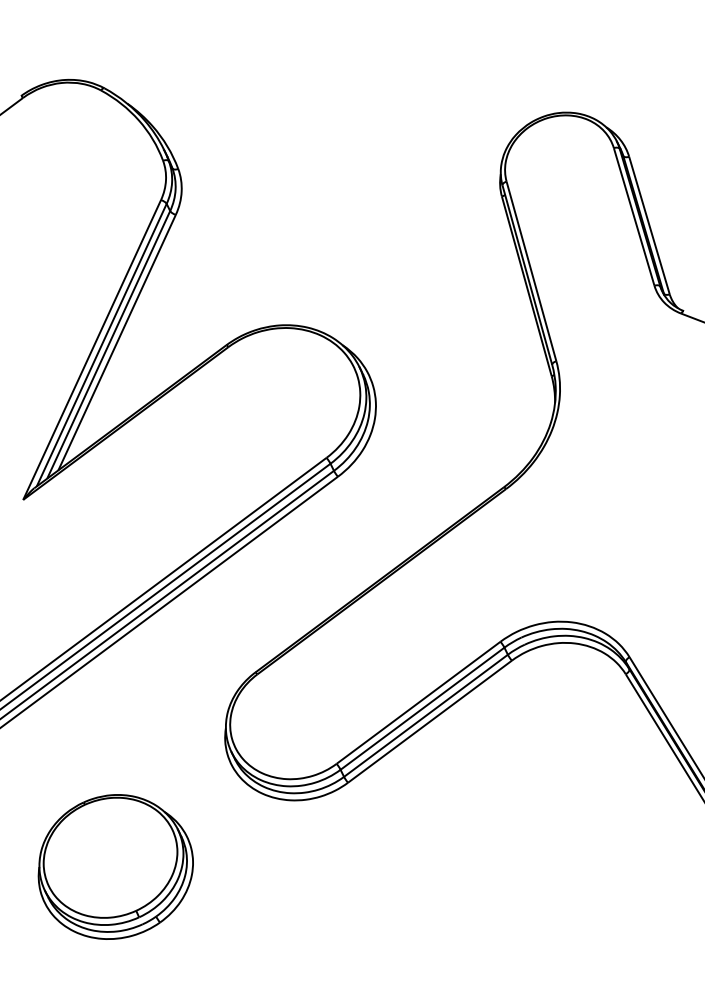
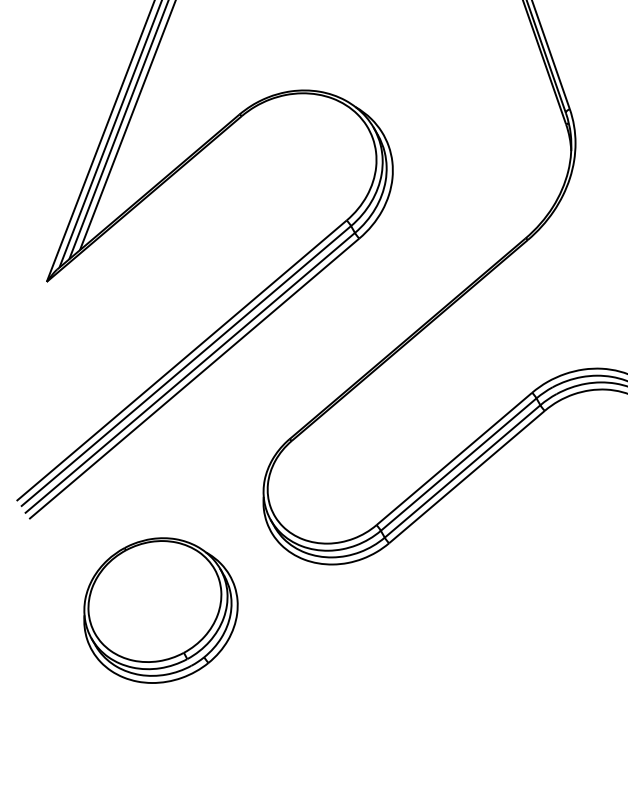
part: (115, 866) -> (160, 609), moved

